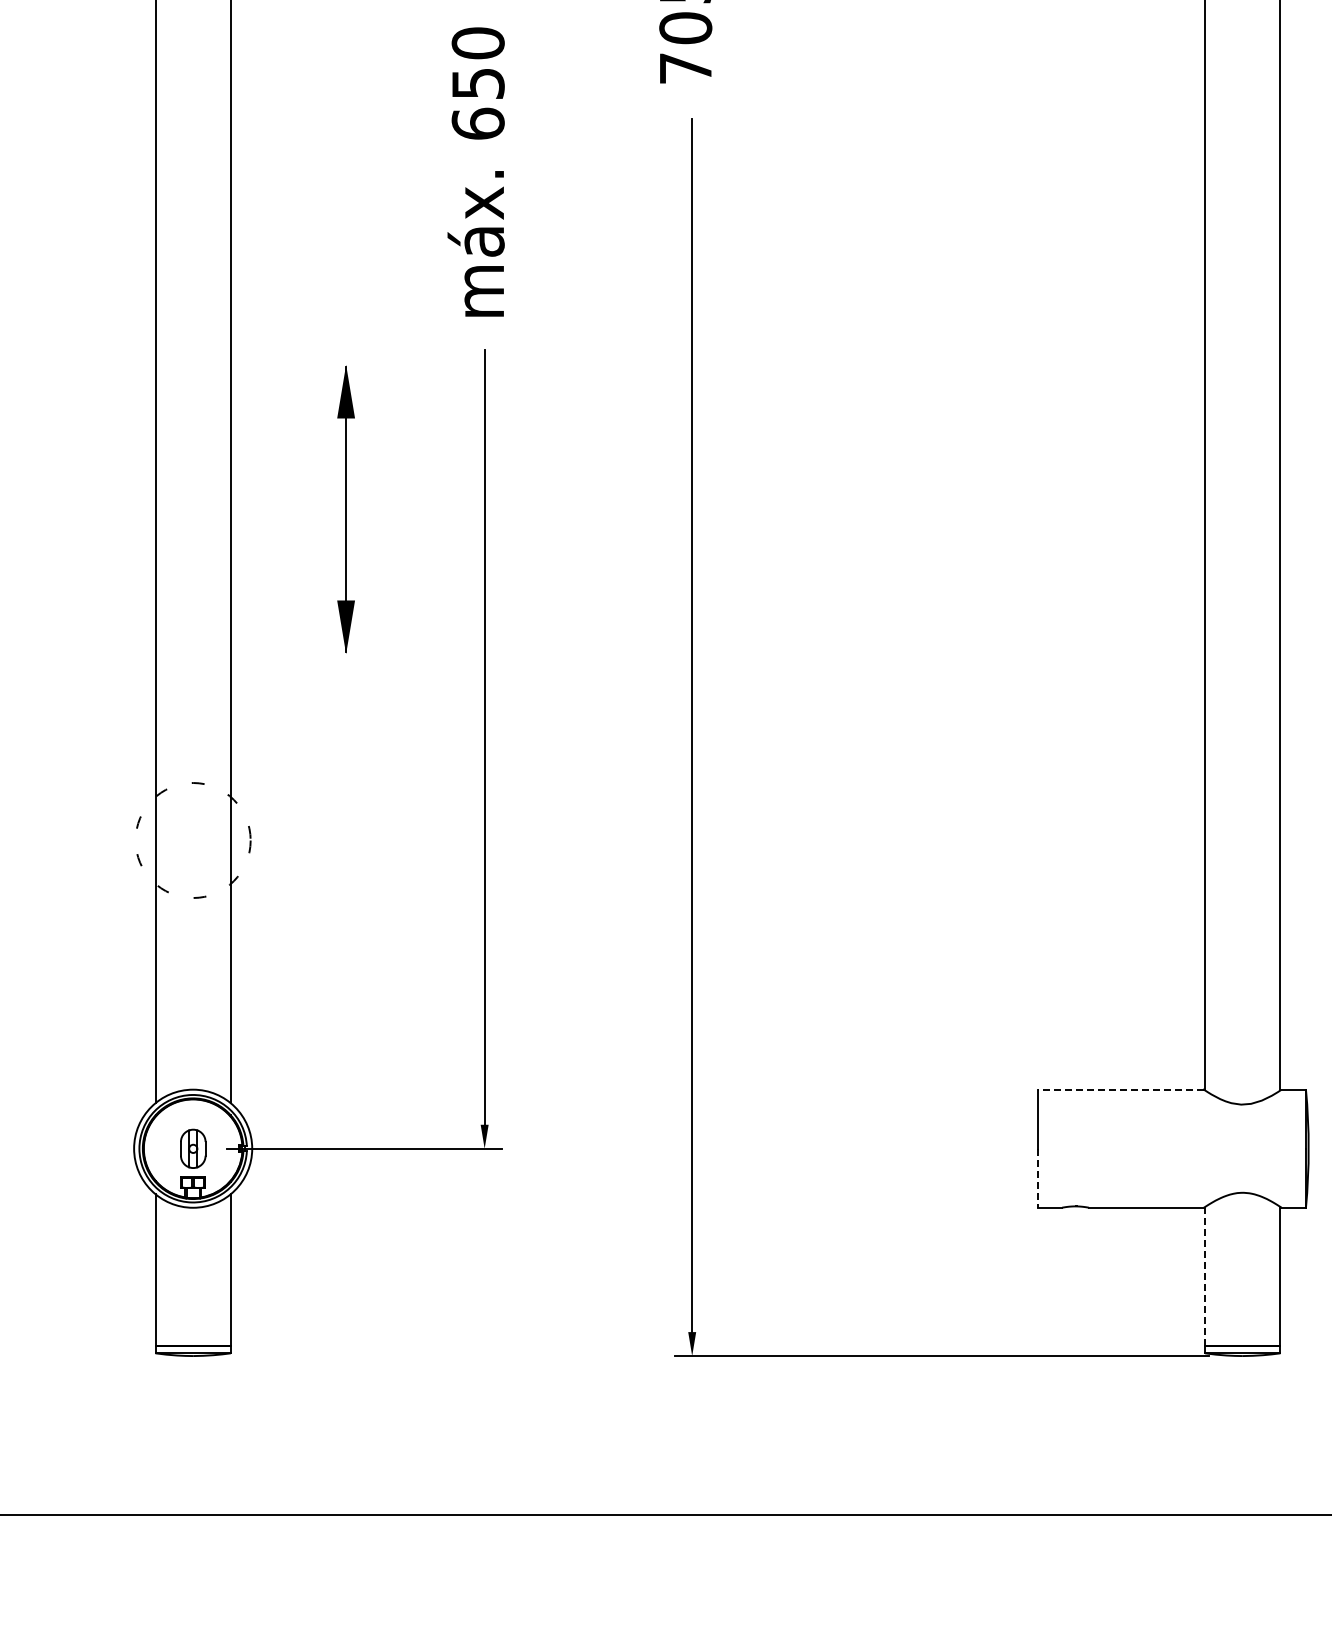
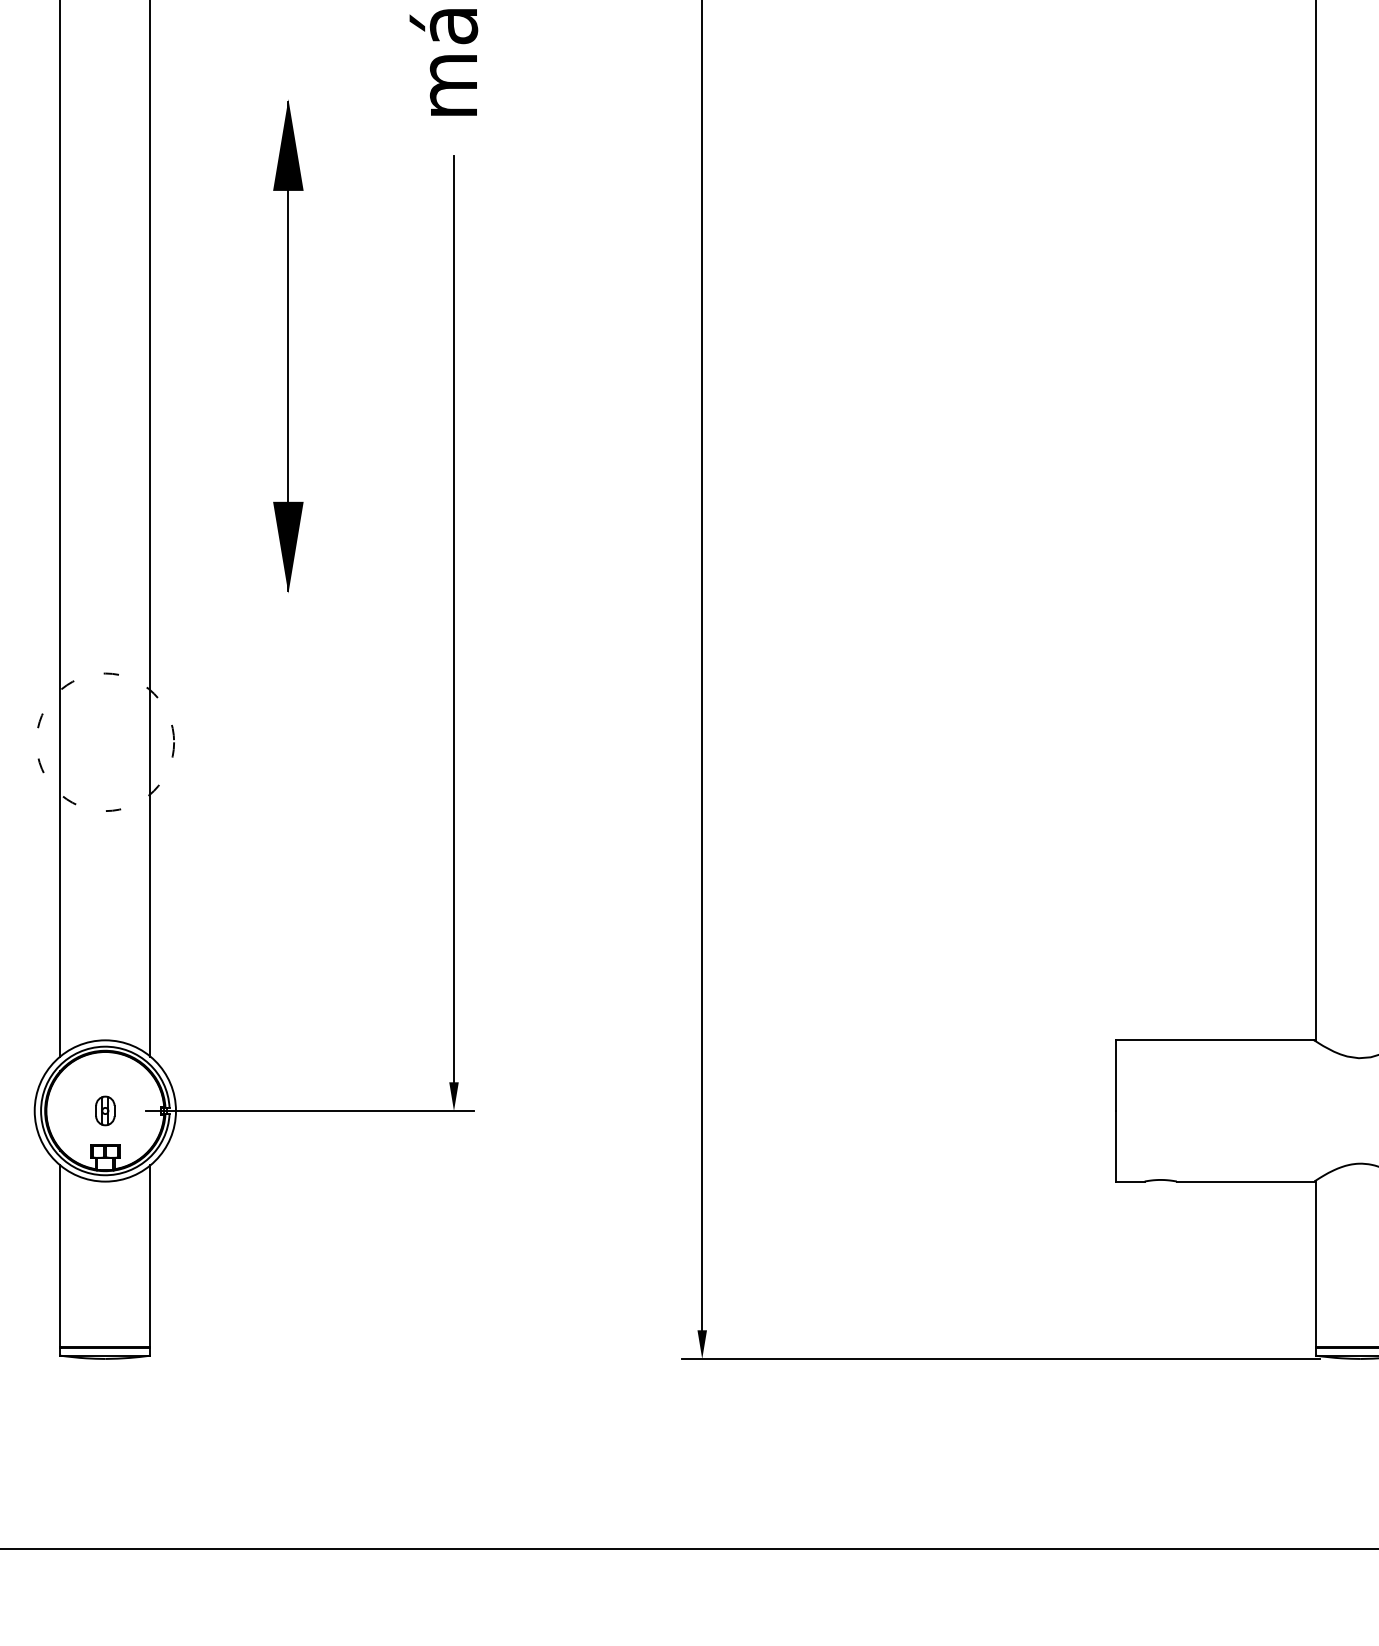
part: (345, 509) -> (287, 346), size x1.43
line: (1121, 1089) -> (1215, 1040), dashed -> solid
part: (192, 1148) -> (104, 1110), size x0.62
line: (1038, 1178) -> (1116, 1146), dashed -> solid
line: (1205, 1276) -> (1316, 1263), dashed -> solid

